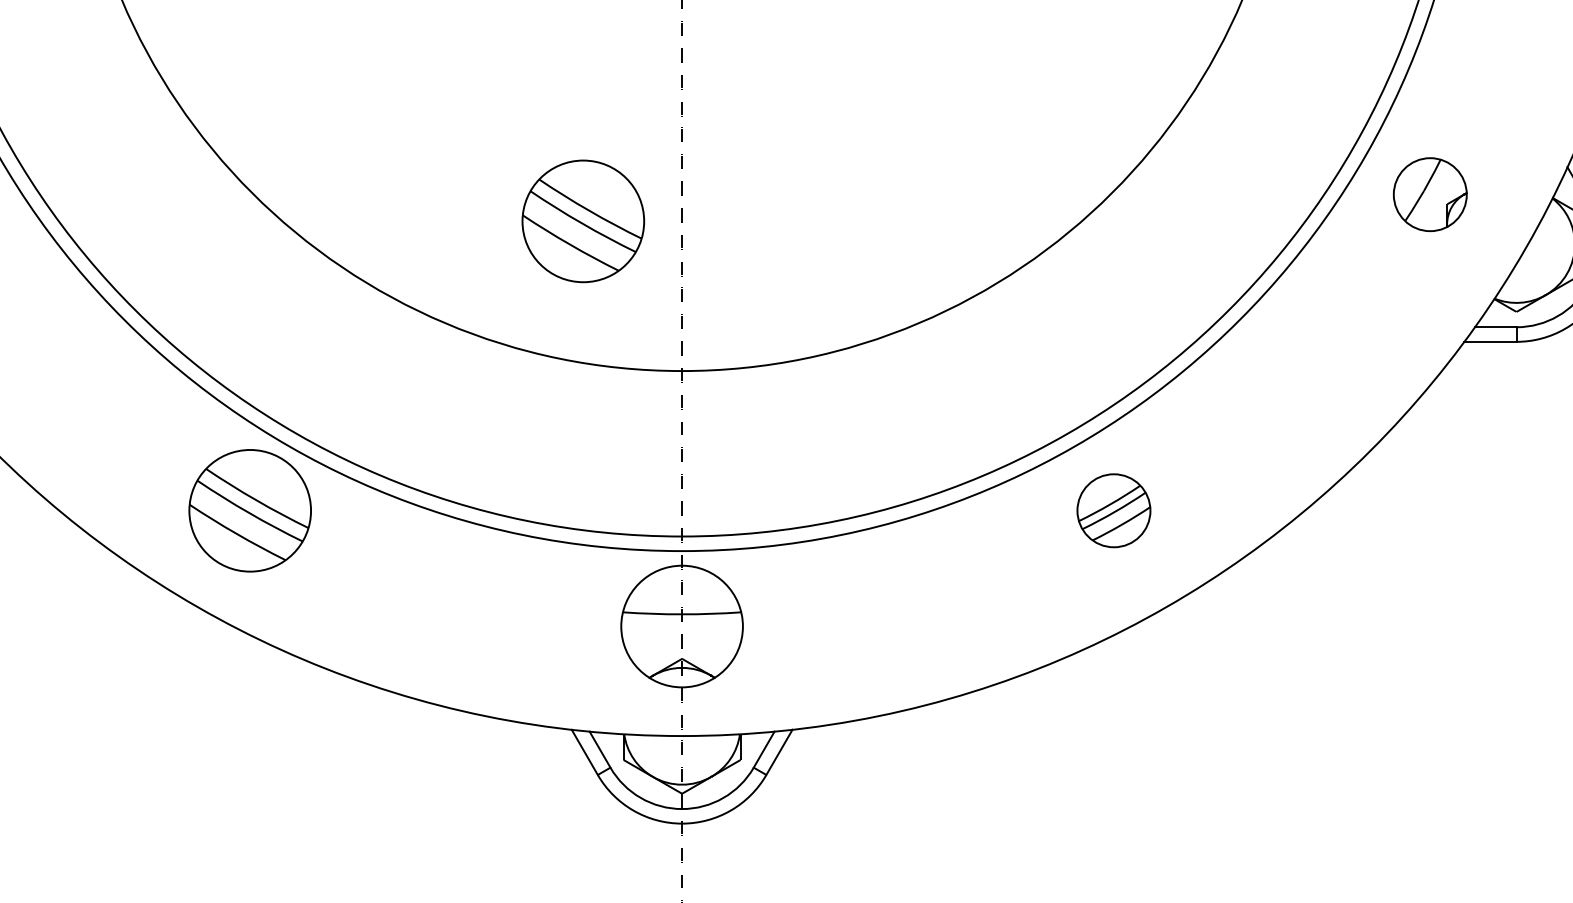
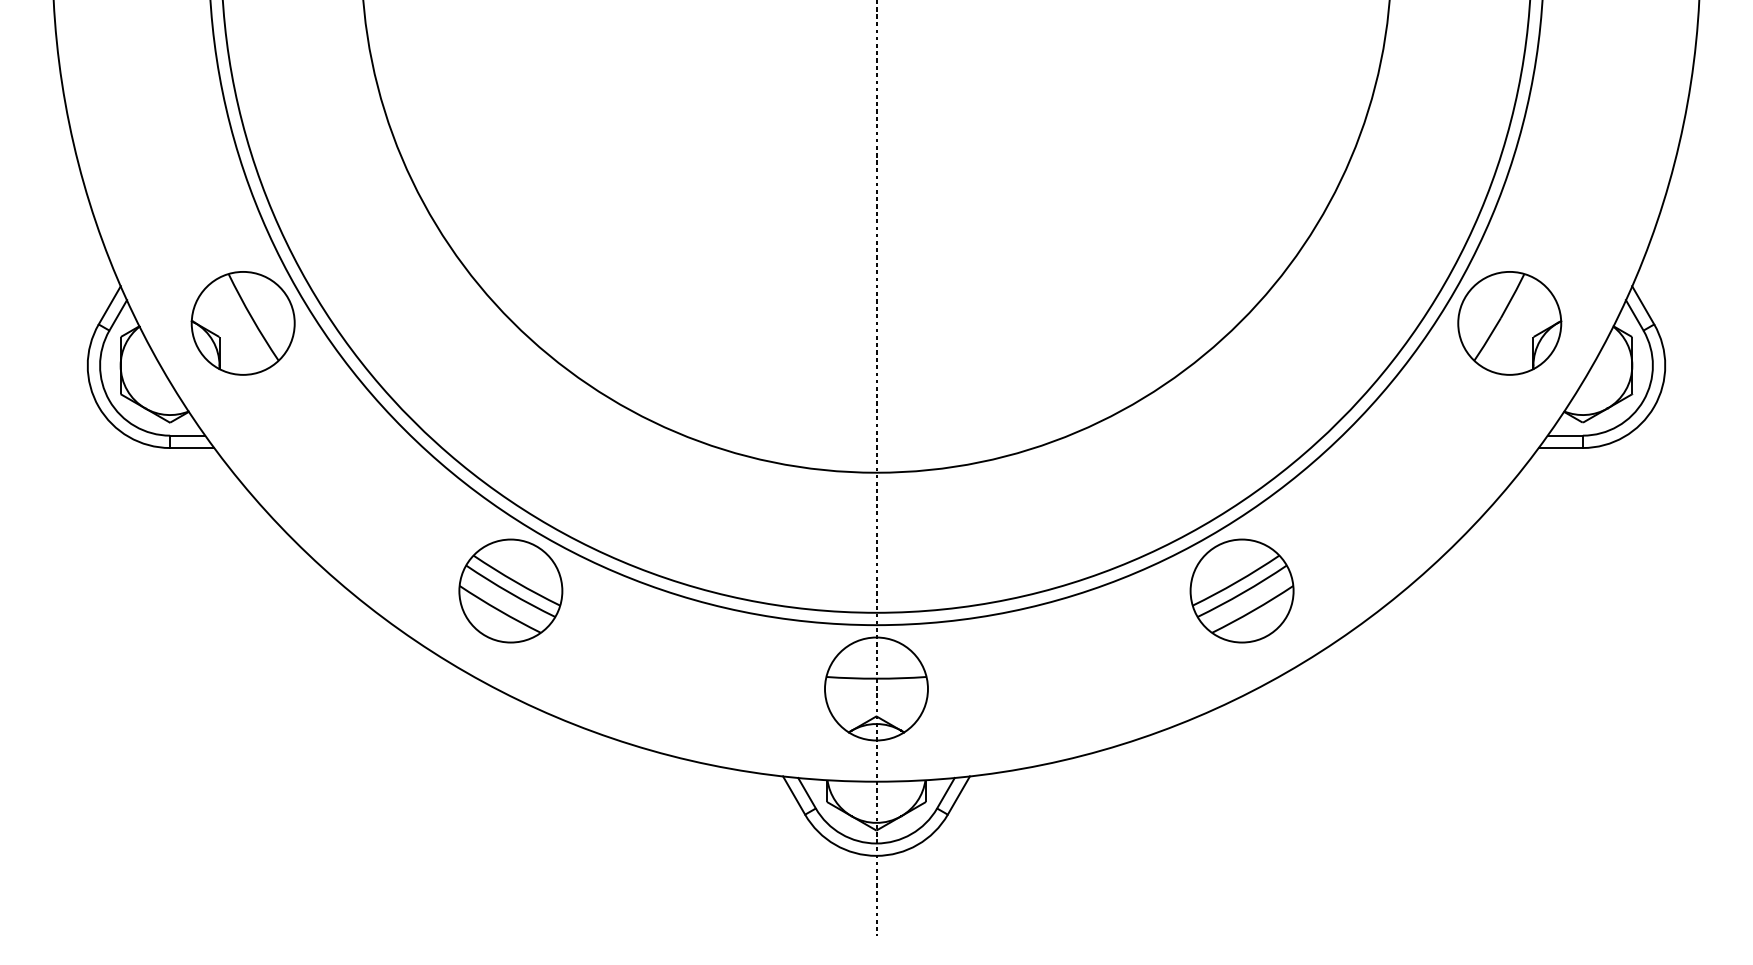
part: (1429, 194) -> (1509, 323), size x1.67
part: (582, 220) -> (792, 345), removed
part: (1113, 510) -> (1241, 590), size x1.67

